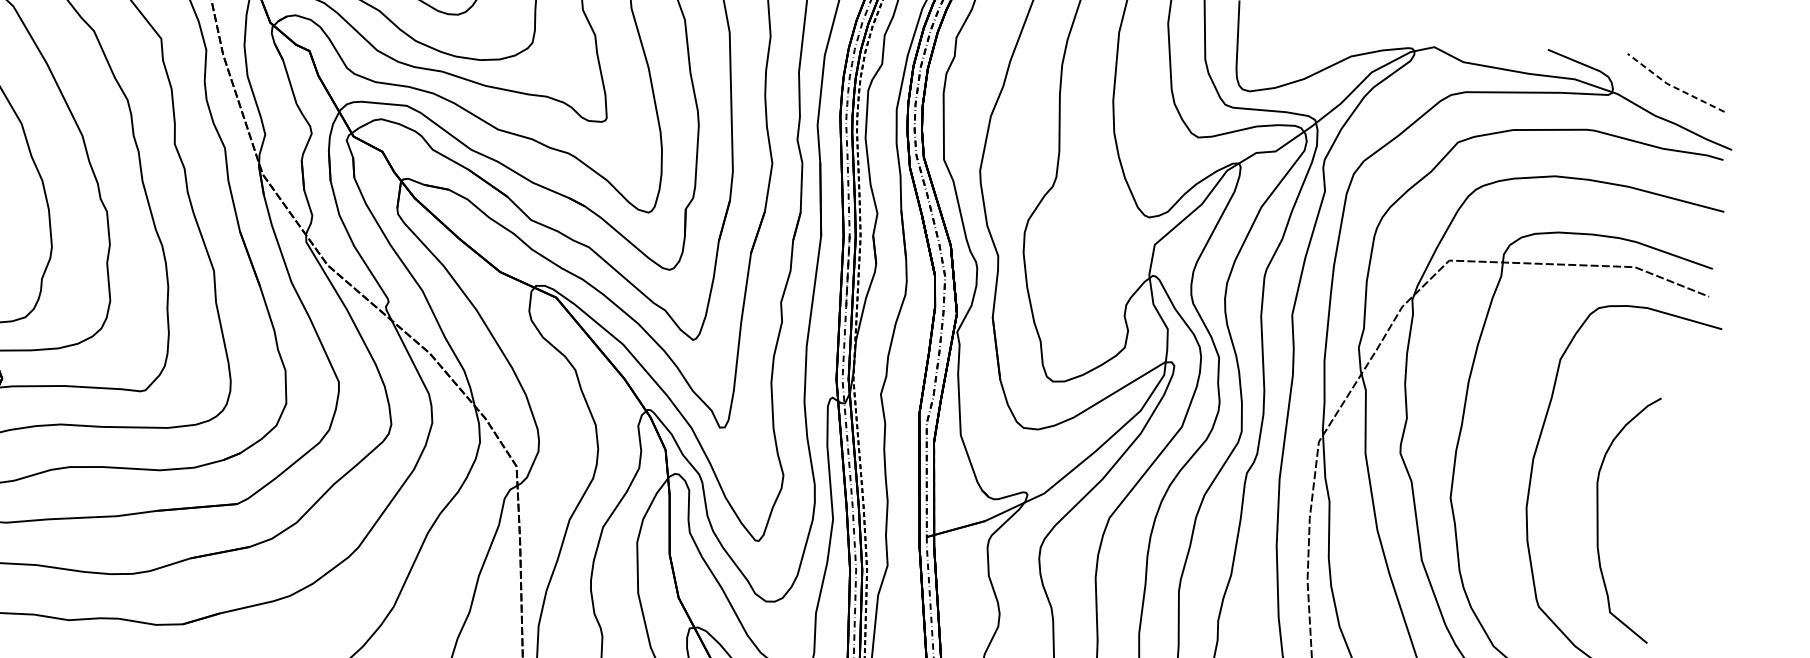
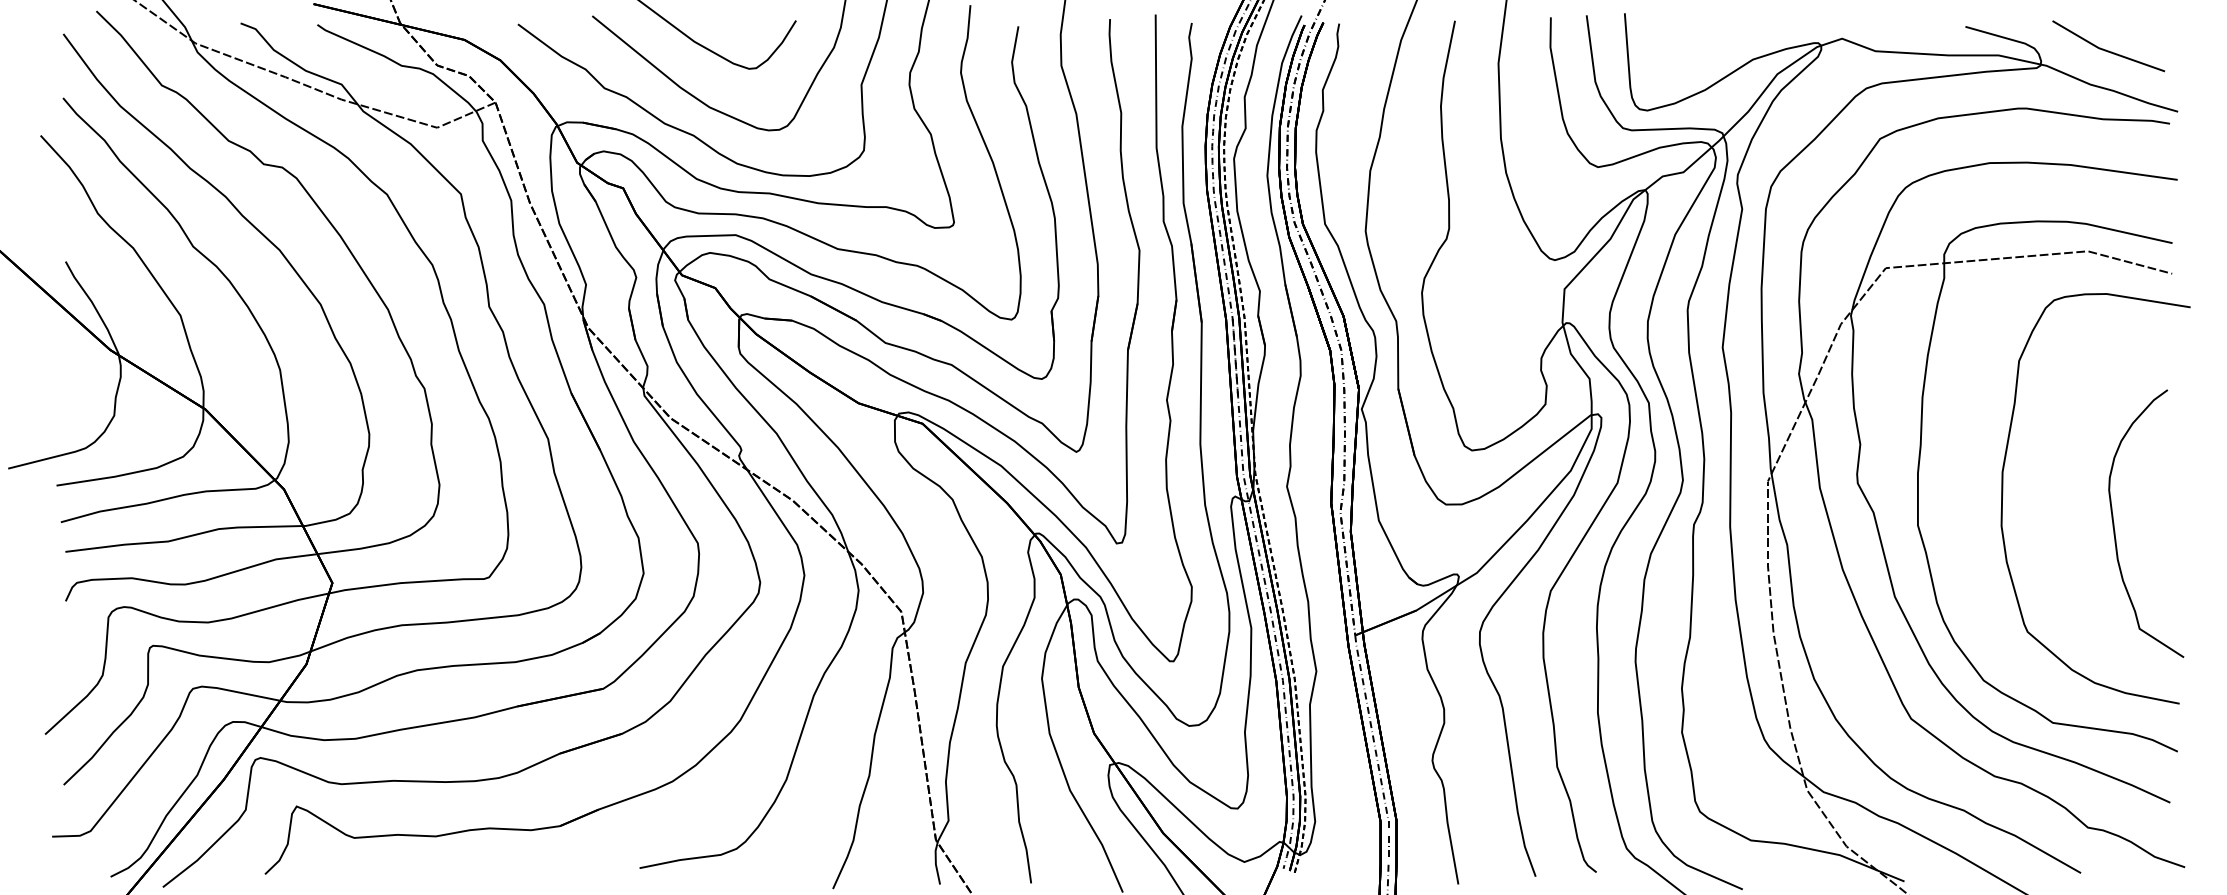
line: (1673, 86) -> (2106, 50), dashed -> solid
curve: (1598, 520) -> (2115, 530), moved

